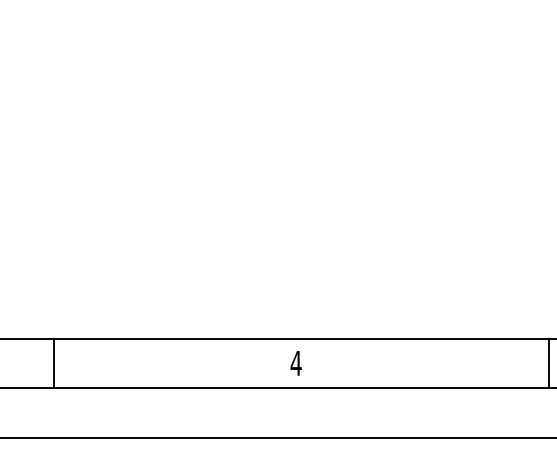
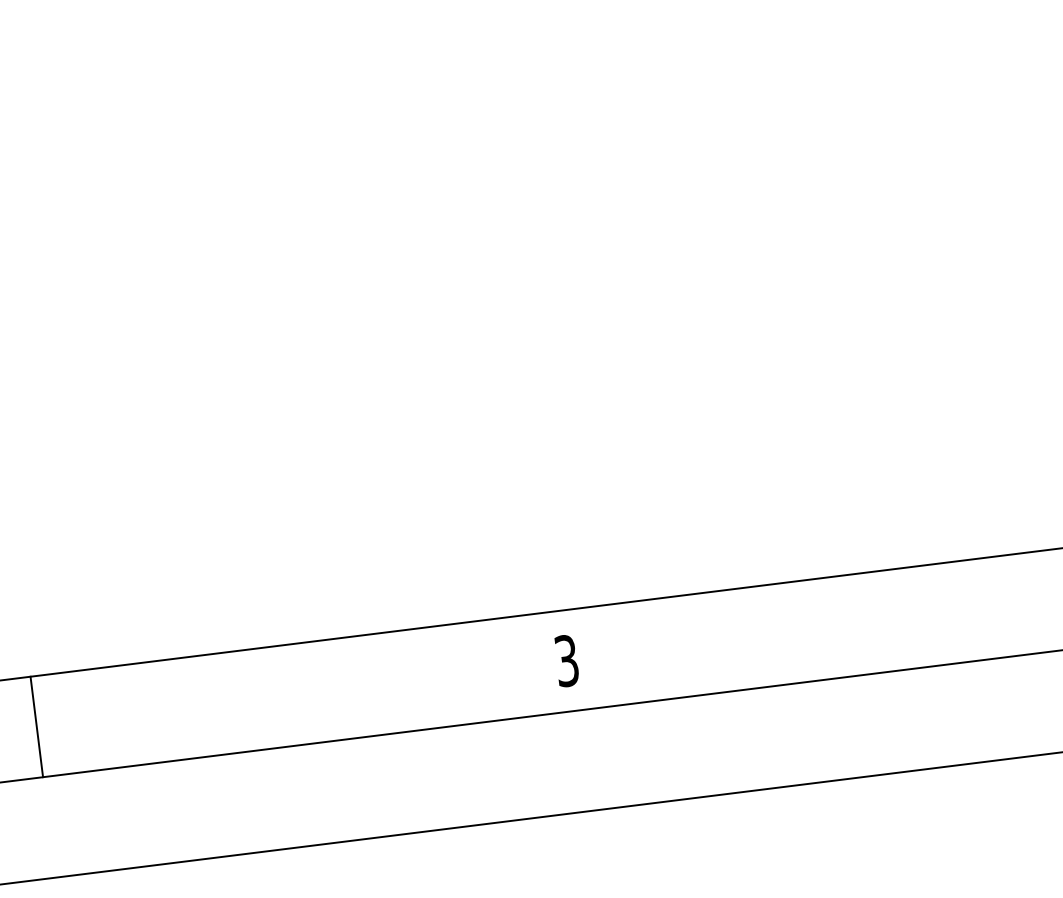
line: (53, 363) -> (36, 727), moved
text: (295, 363) -> (565, 661), 4 -> 3

